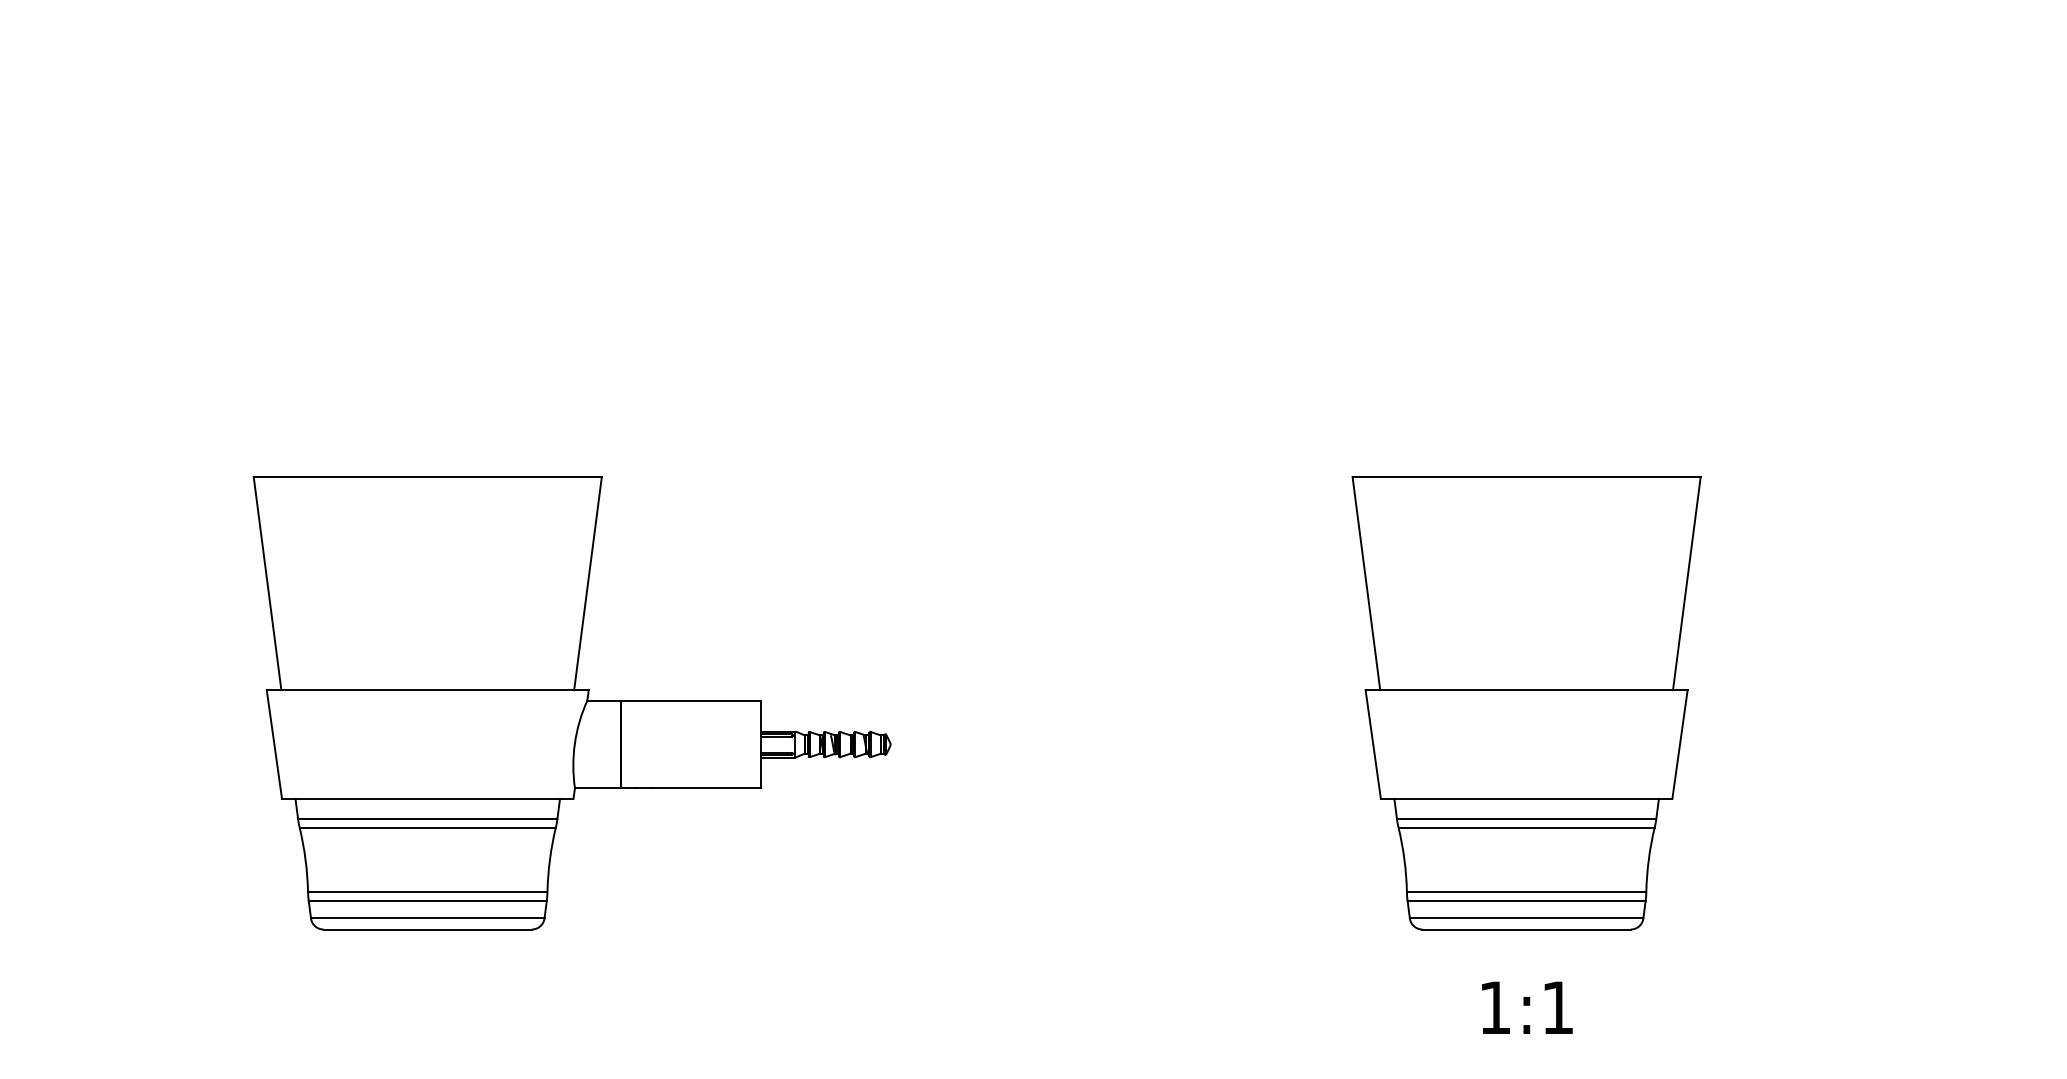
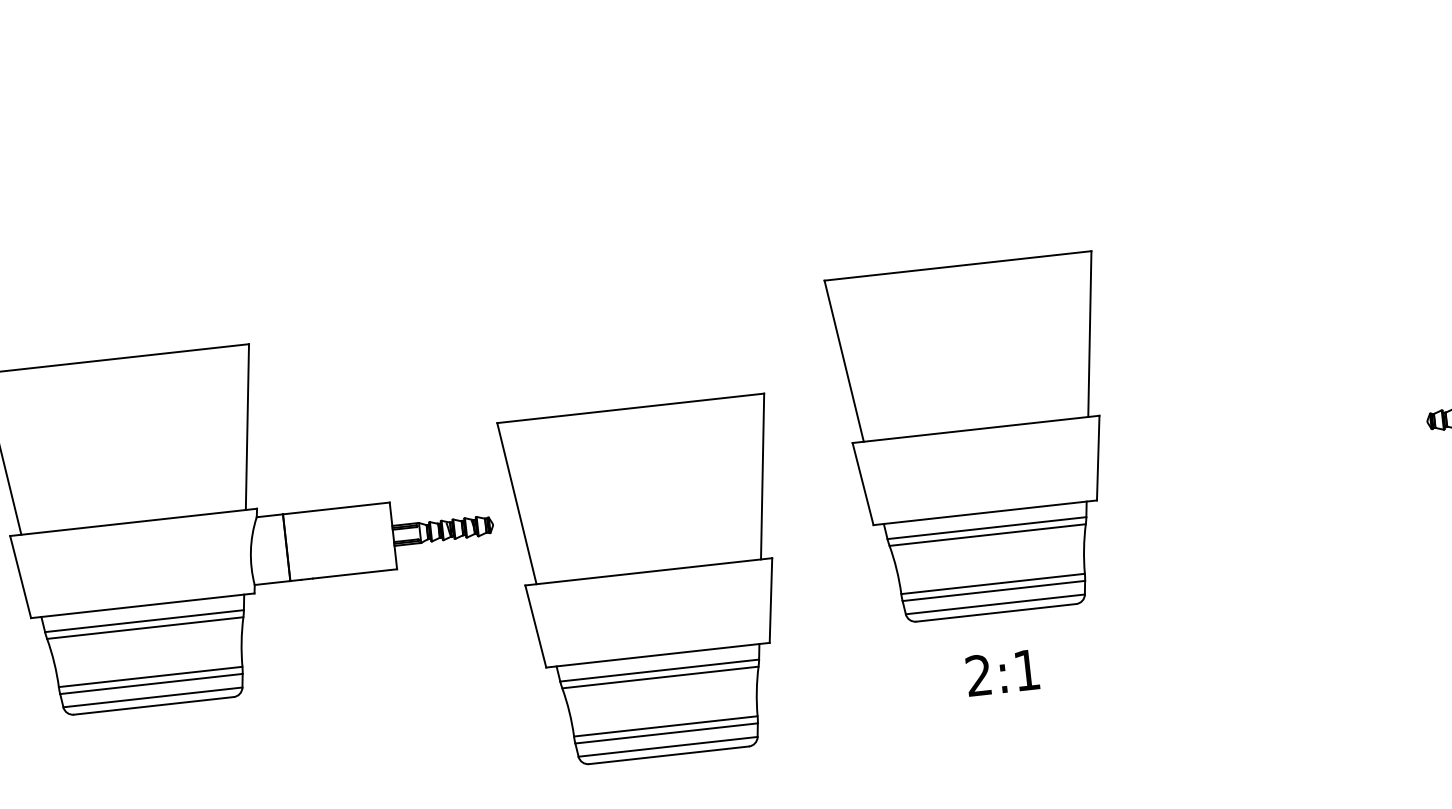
part: (1084, 840) -> (649, 582), added
text: (1494, 1006) -> (978, 674), 1:1 -> 2:1

